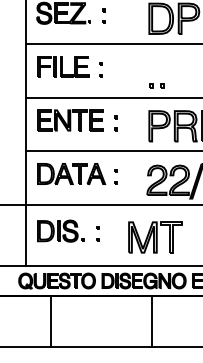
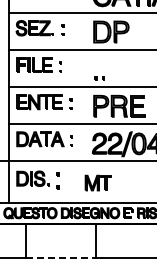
part: (97, 233) -> (58, 180), size x1.6
part: (155, 236) -> (98, 182), size x0.7
line: (102, 346) -> (61, 258), solid -> dashed

